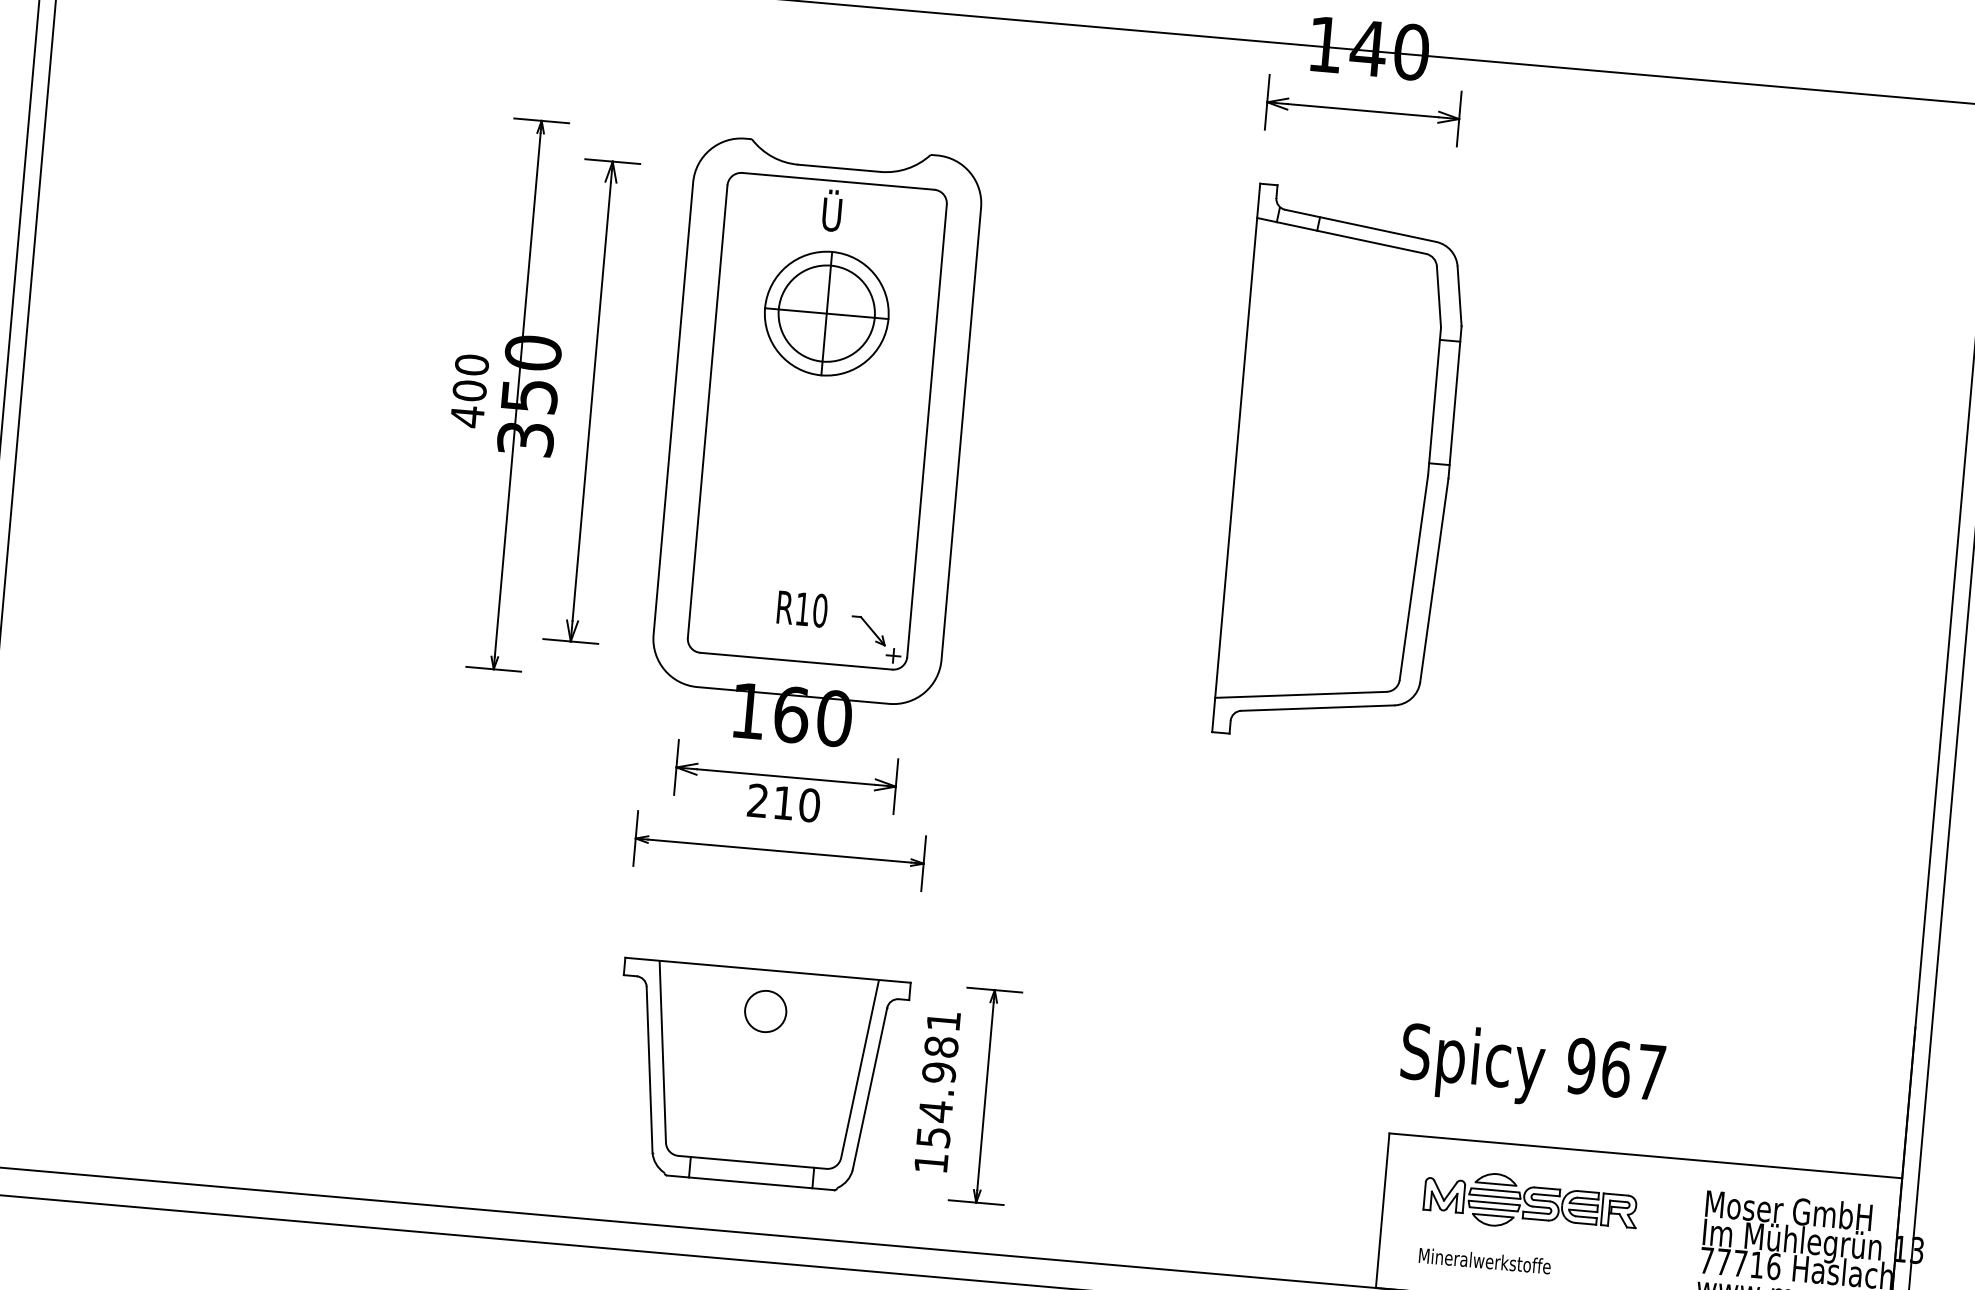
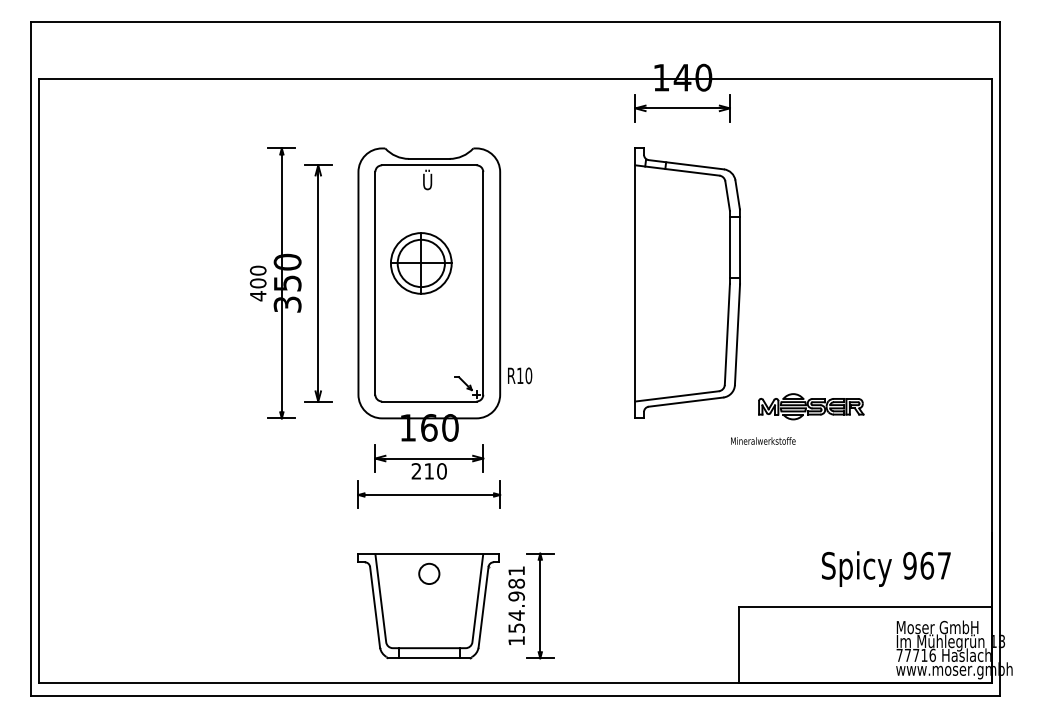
part: (827, 313) -> (421, 263), moved
text: (803, 608) -> (520, 375), moved
text: (1533, 1067) -> (886, 568), moved
part: (1531, 1202) -> (811, 406), moved
text: (1485, 1259) -> (763, 440), moved

